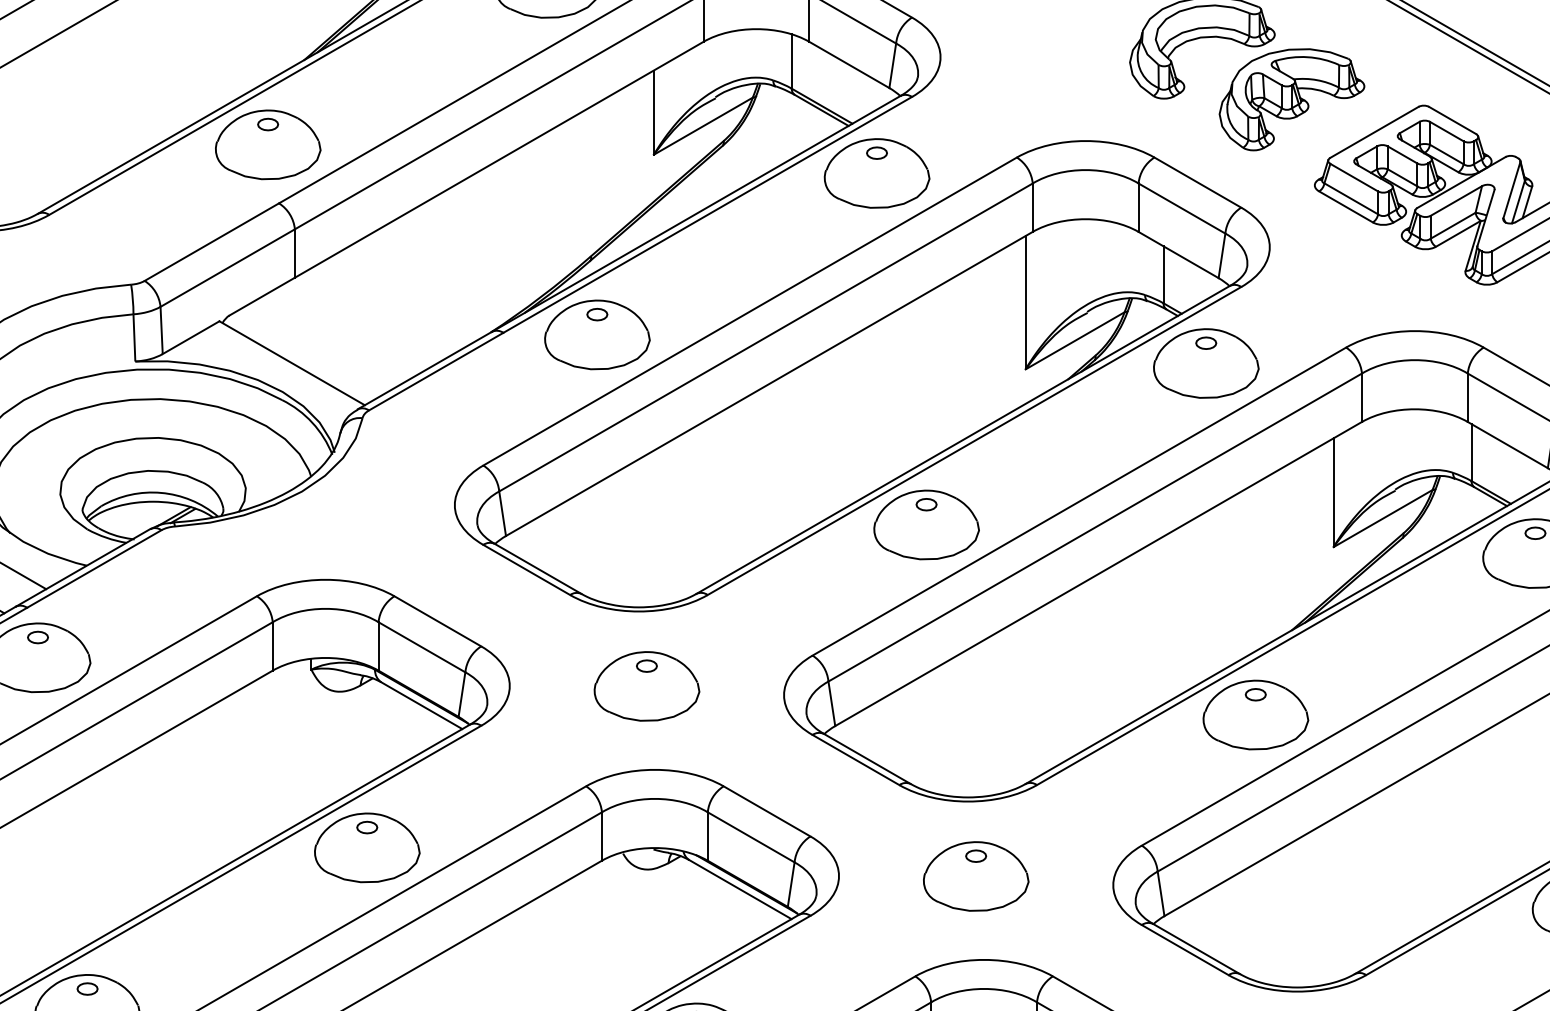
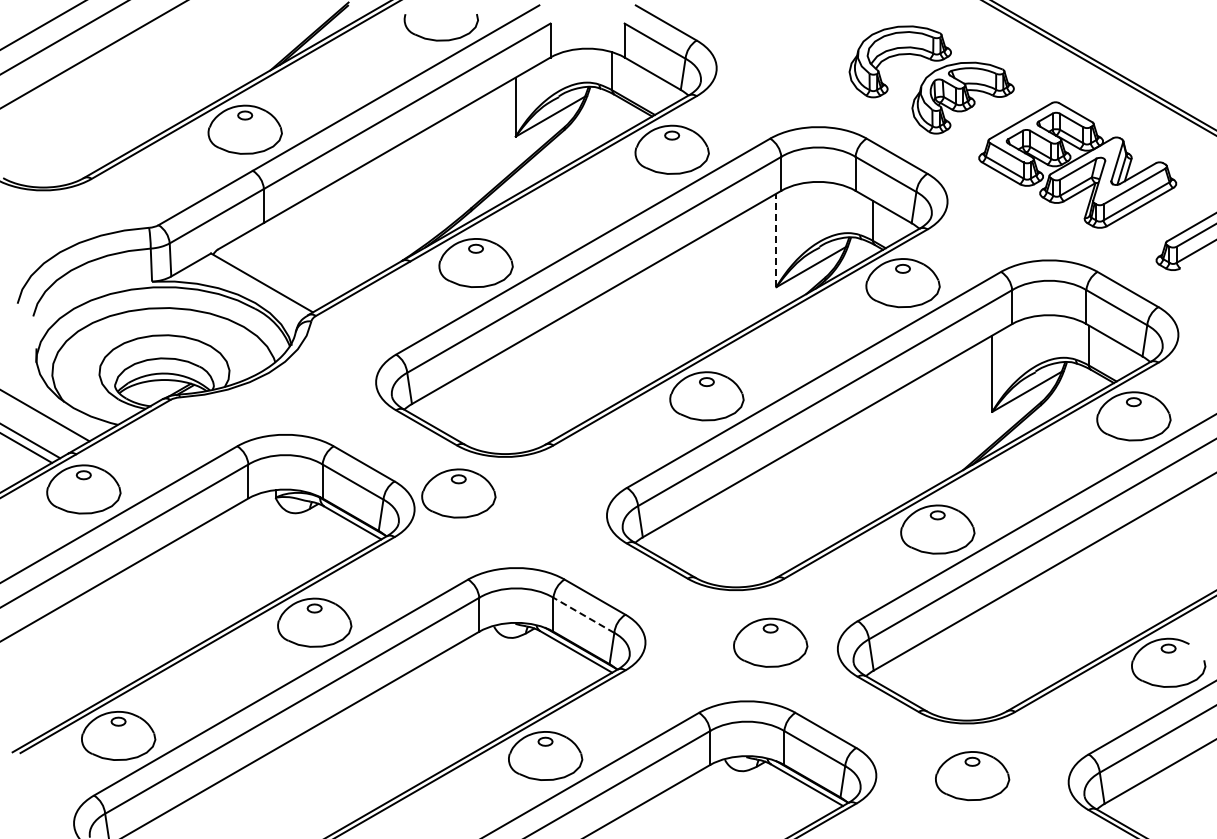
line: (1025, 302) -> (776, 240), solid -> dashed
part: (646, 686) -> (458, 493), moved
line: (750, 837) -> (583, 615), solid -> dashed
part: (975, 876) -> (770, 642), moved

